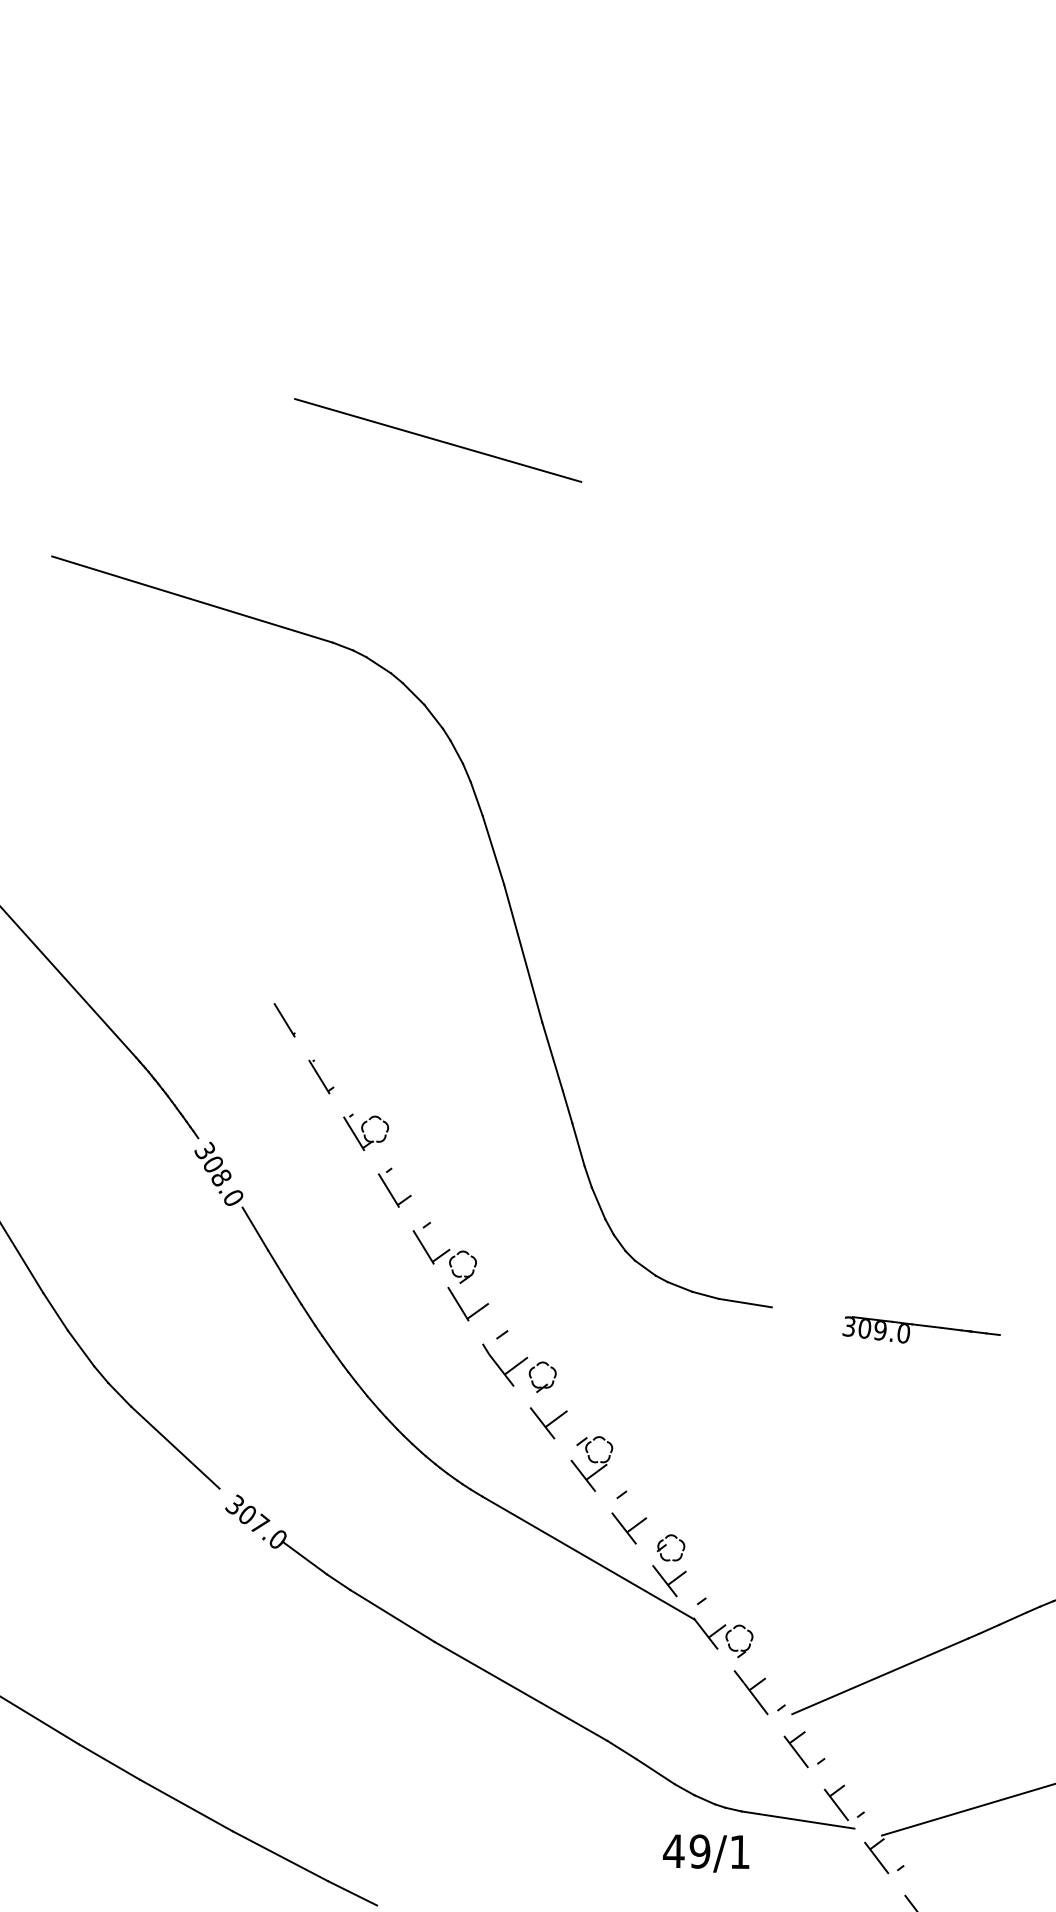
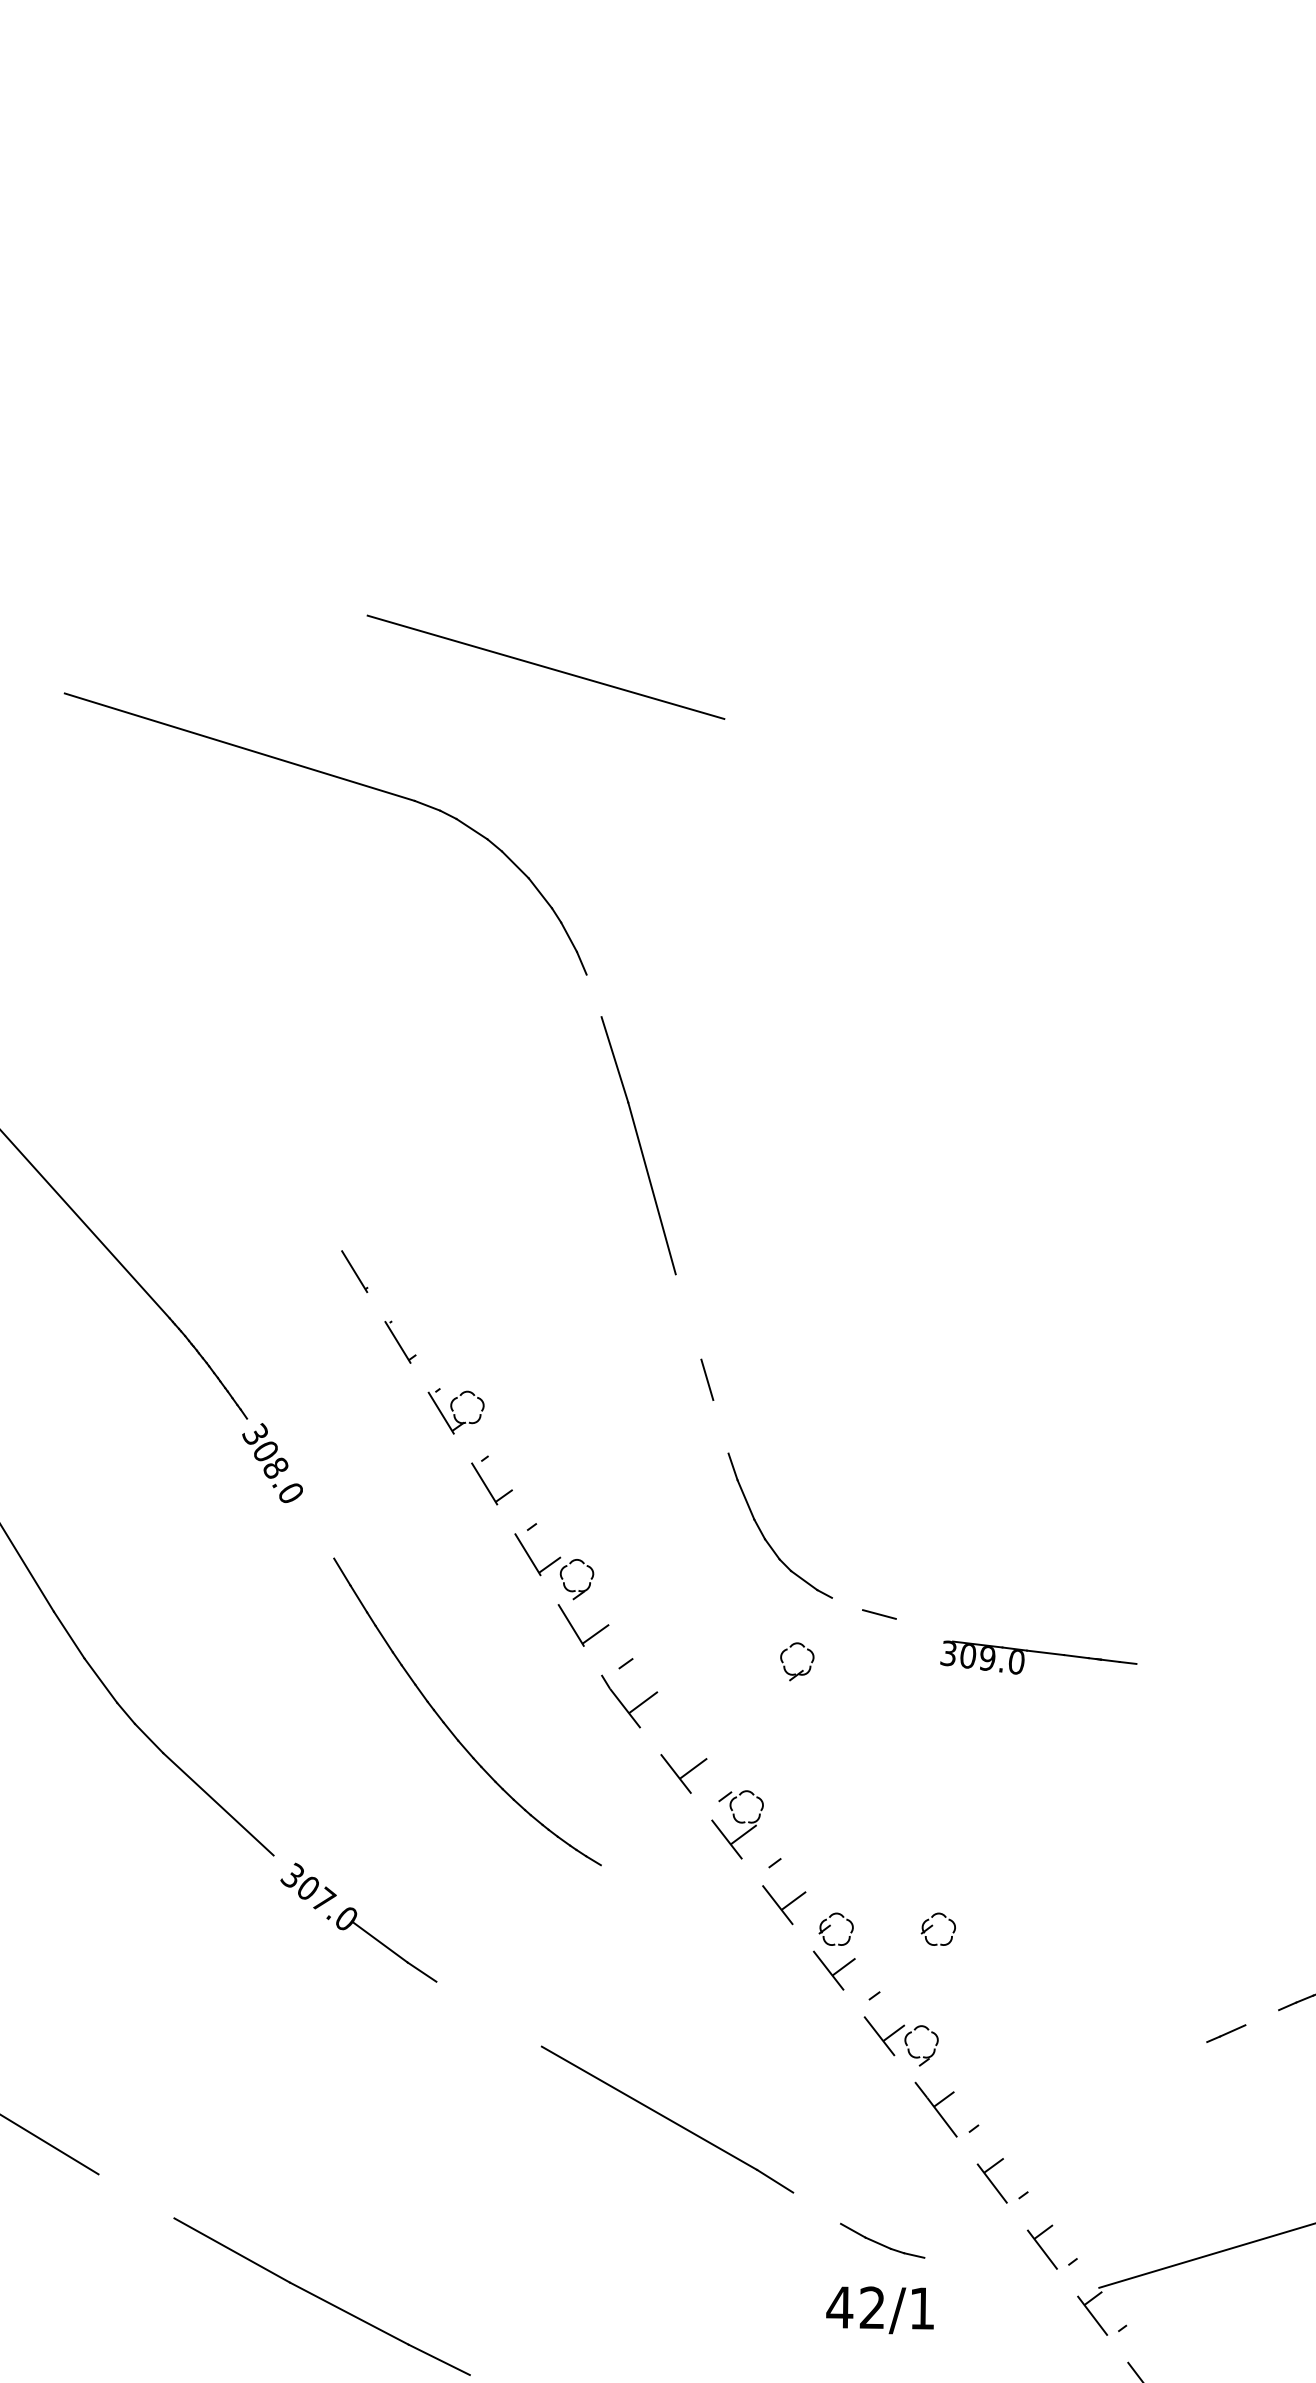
line: (438, 440) -> (546, 667), moved
line: (476, 799) -> (593, 996), removed
line: (552, 1056) -> (688, 1316), removed
line: (578, 1144) -> (720, 1426), removed
line: (255, 1228) -> (318, 1531), removed
line: (679, 1286) -> (846, 1603), removed
line: (744, 1302) -> (927, 1623), removed
part: (921, 1329) -> (1038, 1657), moved
part: (546, 1383) -> (801, 1669), moved
part: (752, 1547) -> (937, 1928), added
line: (588, 1557) -> (733, 1941), removed
line: (392, 1615) -> (489, 2013), removed
line: (1012, 1618) -> (1261, 2017), removed
line: (880, 1676) -> (1097, 2089), removed
line: (109, 1761) -> (136, 2195), removed
line: (655, 1771) -> (816, 2208), removed
line: (797, 1819) -> (993, 2267), removed
text: (699, 1851) -> (871, 2307), 49/1 -> 42/1

